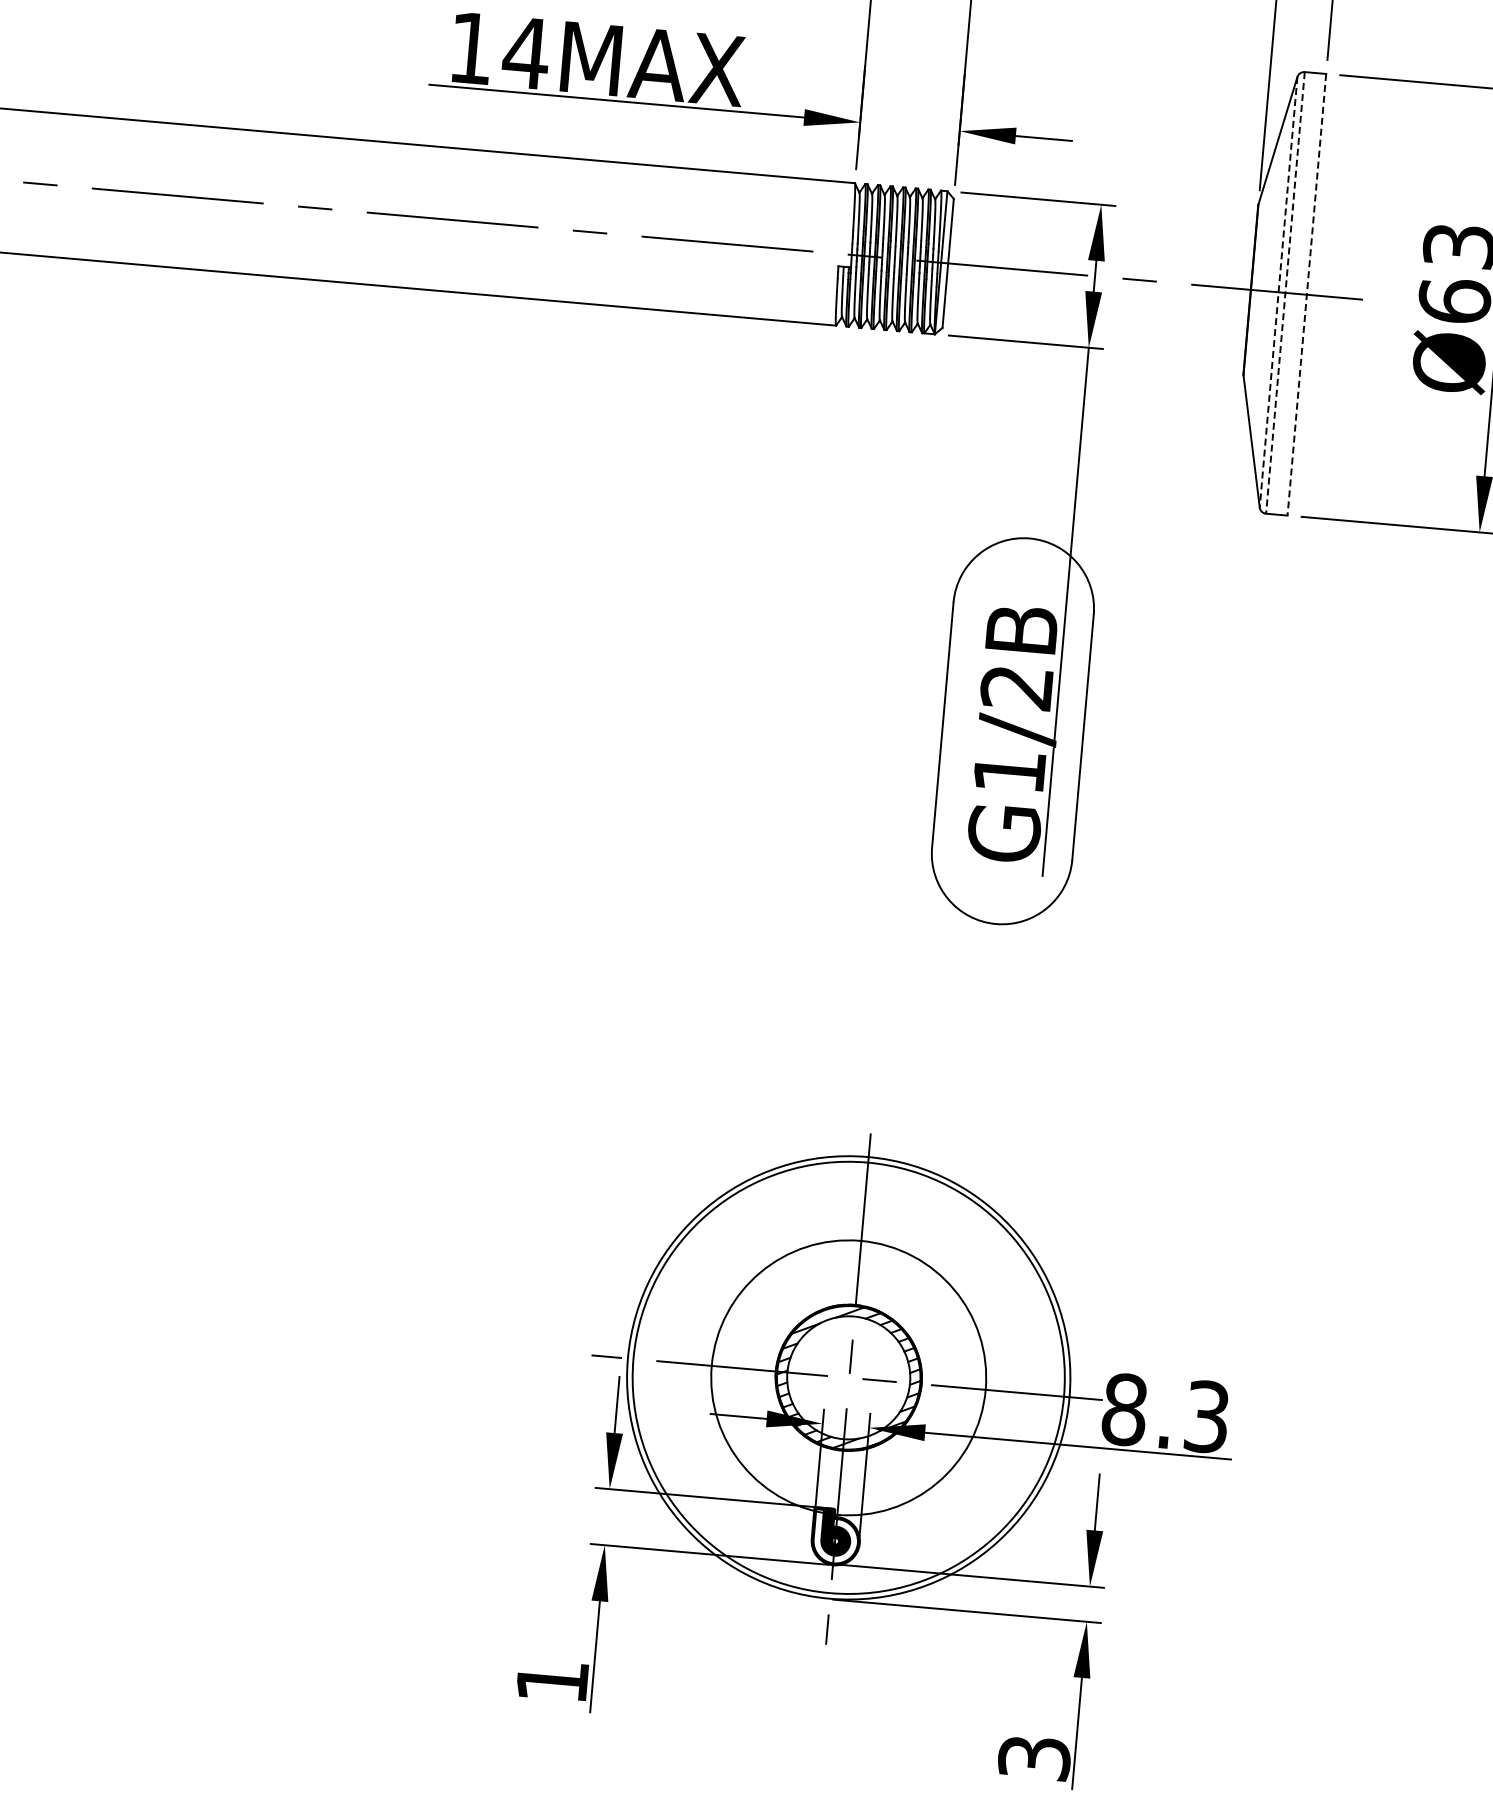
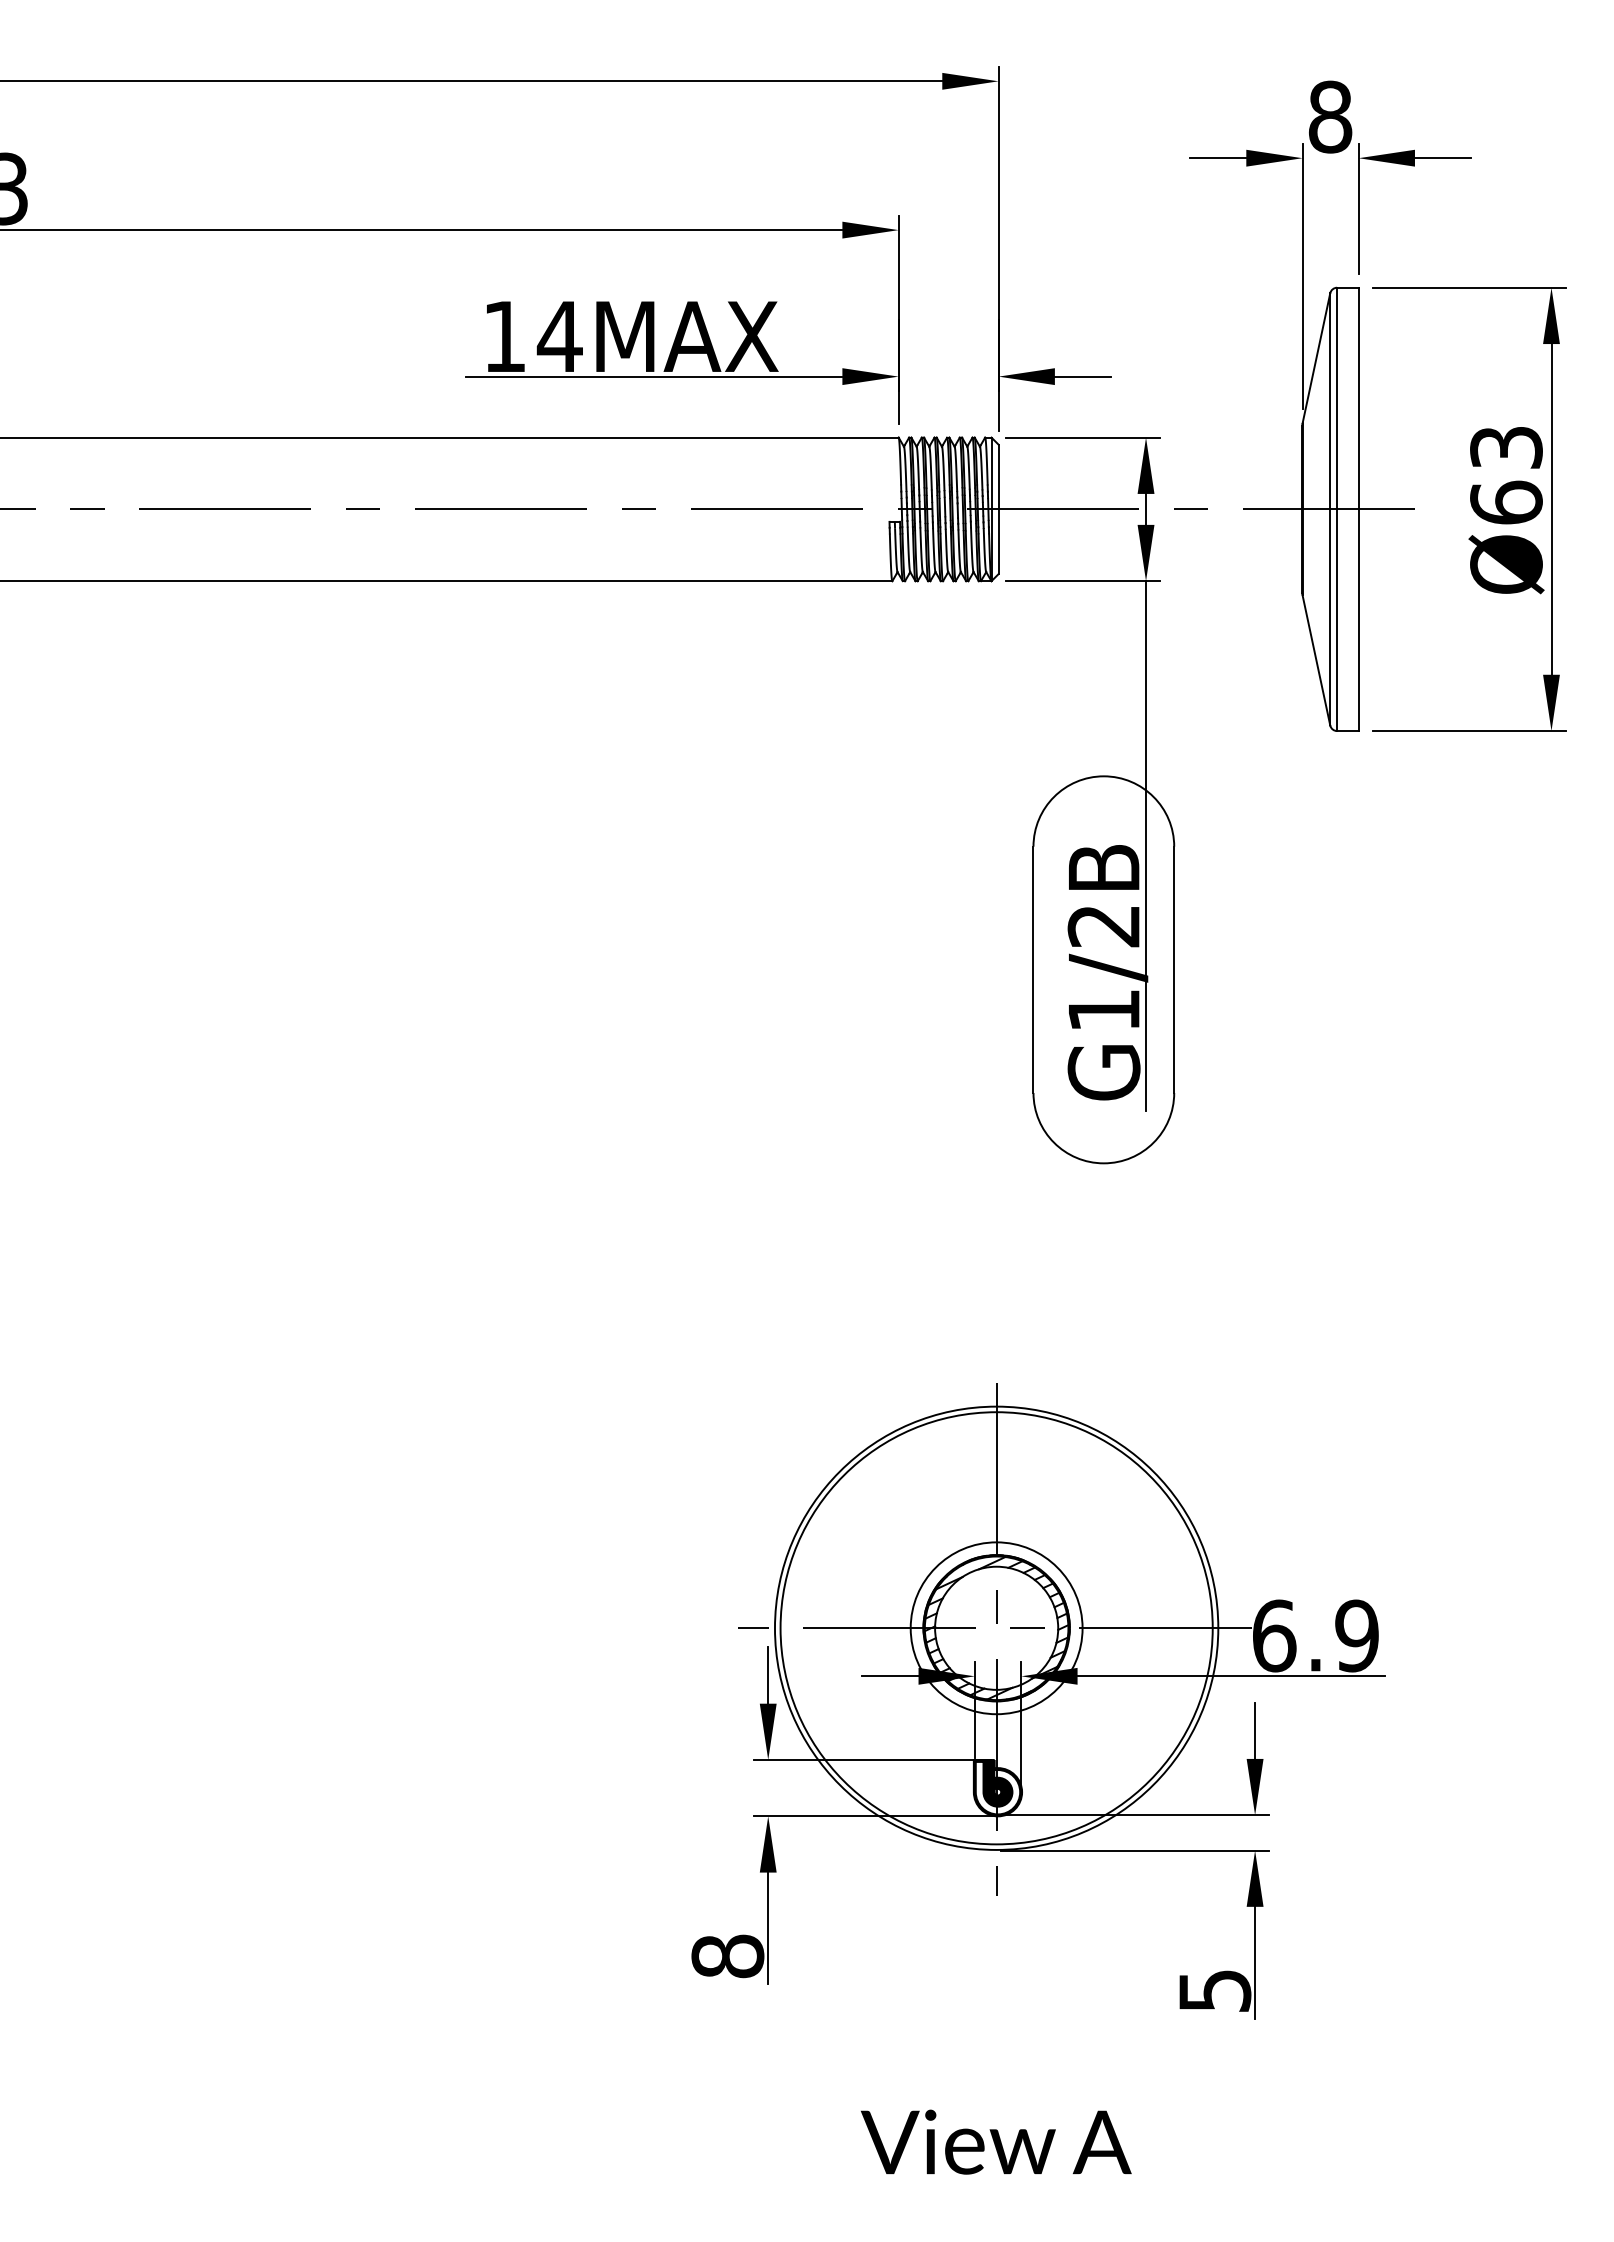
line: (1278, 292) -> (1330, 509), dashed -> solid
line: (1285, 293) -> (1337, 509), dashed -> solid
line: (1306, 294) -> (1358, 509), dashed -> solid
circle: (848, 1378) -> (996, 1628), size x0.62
text: (1165, 1412) -> (1315, 1635), 8.3 -> 6.9
text: (552, 1681) -> (727, 1956), 1 -> 8
text: (1034, 1757) -> (1214, 1990), 3 -> 5

